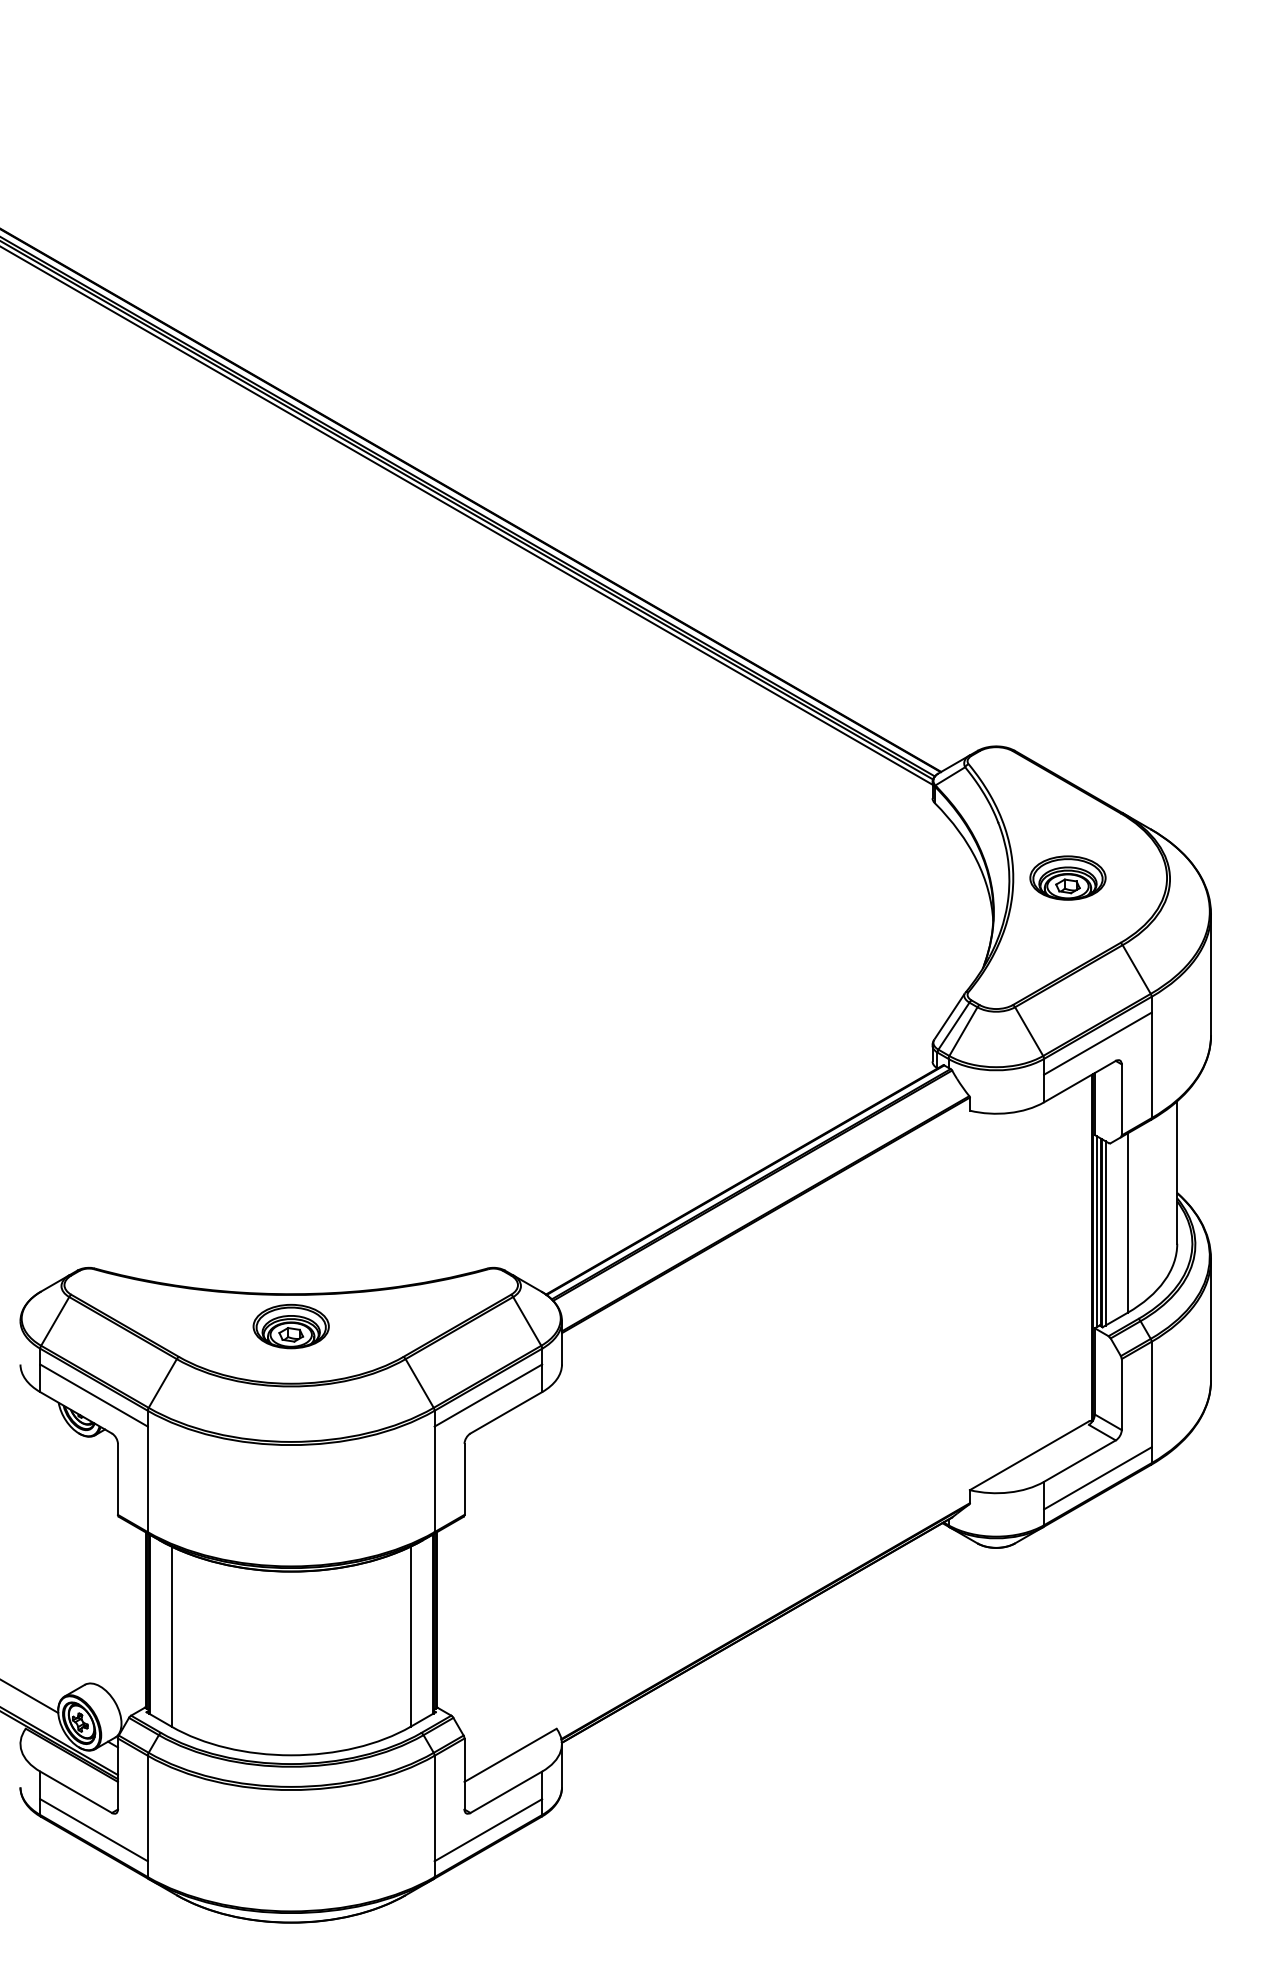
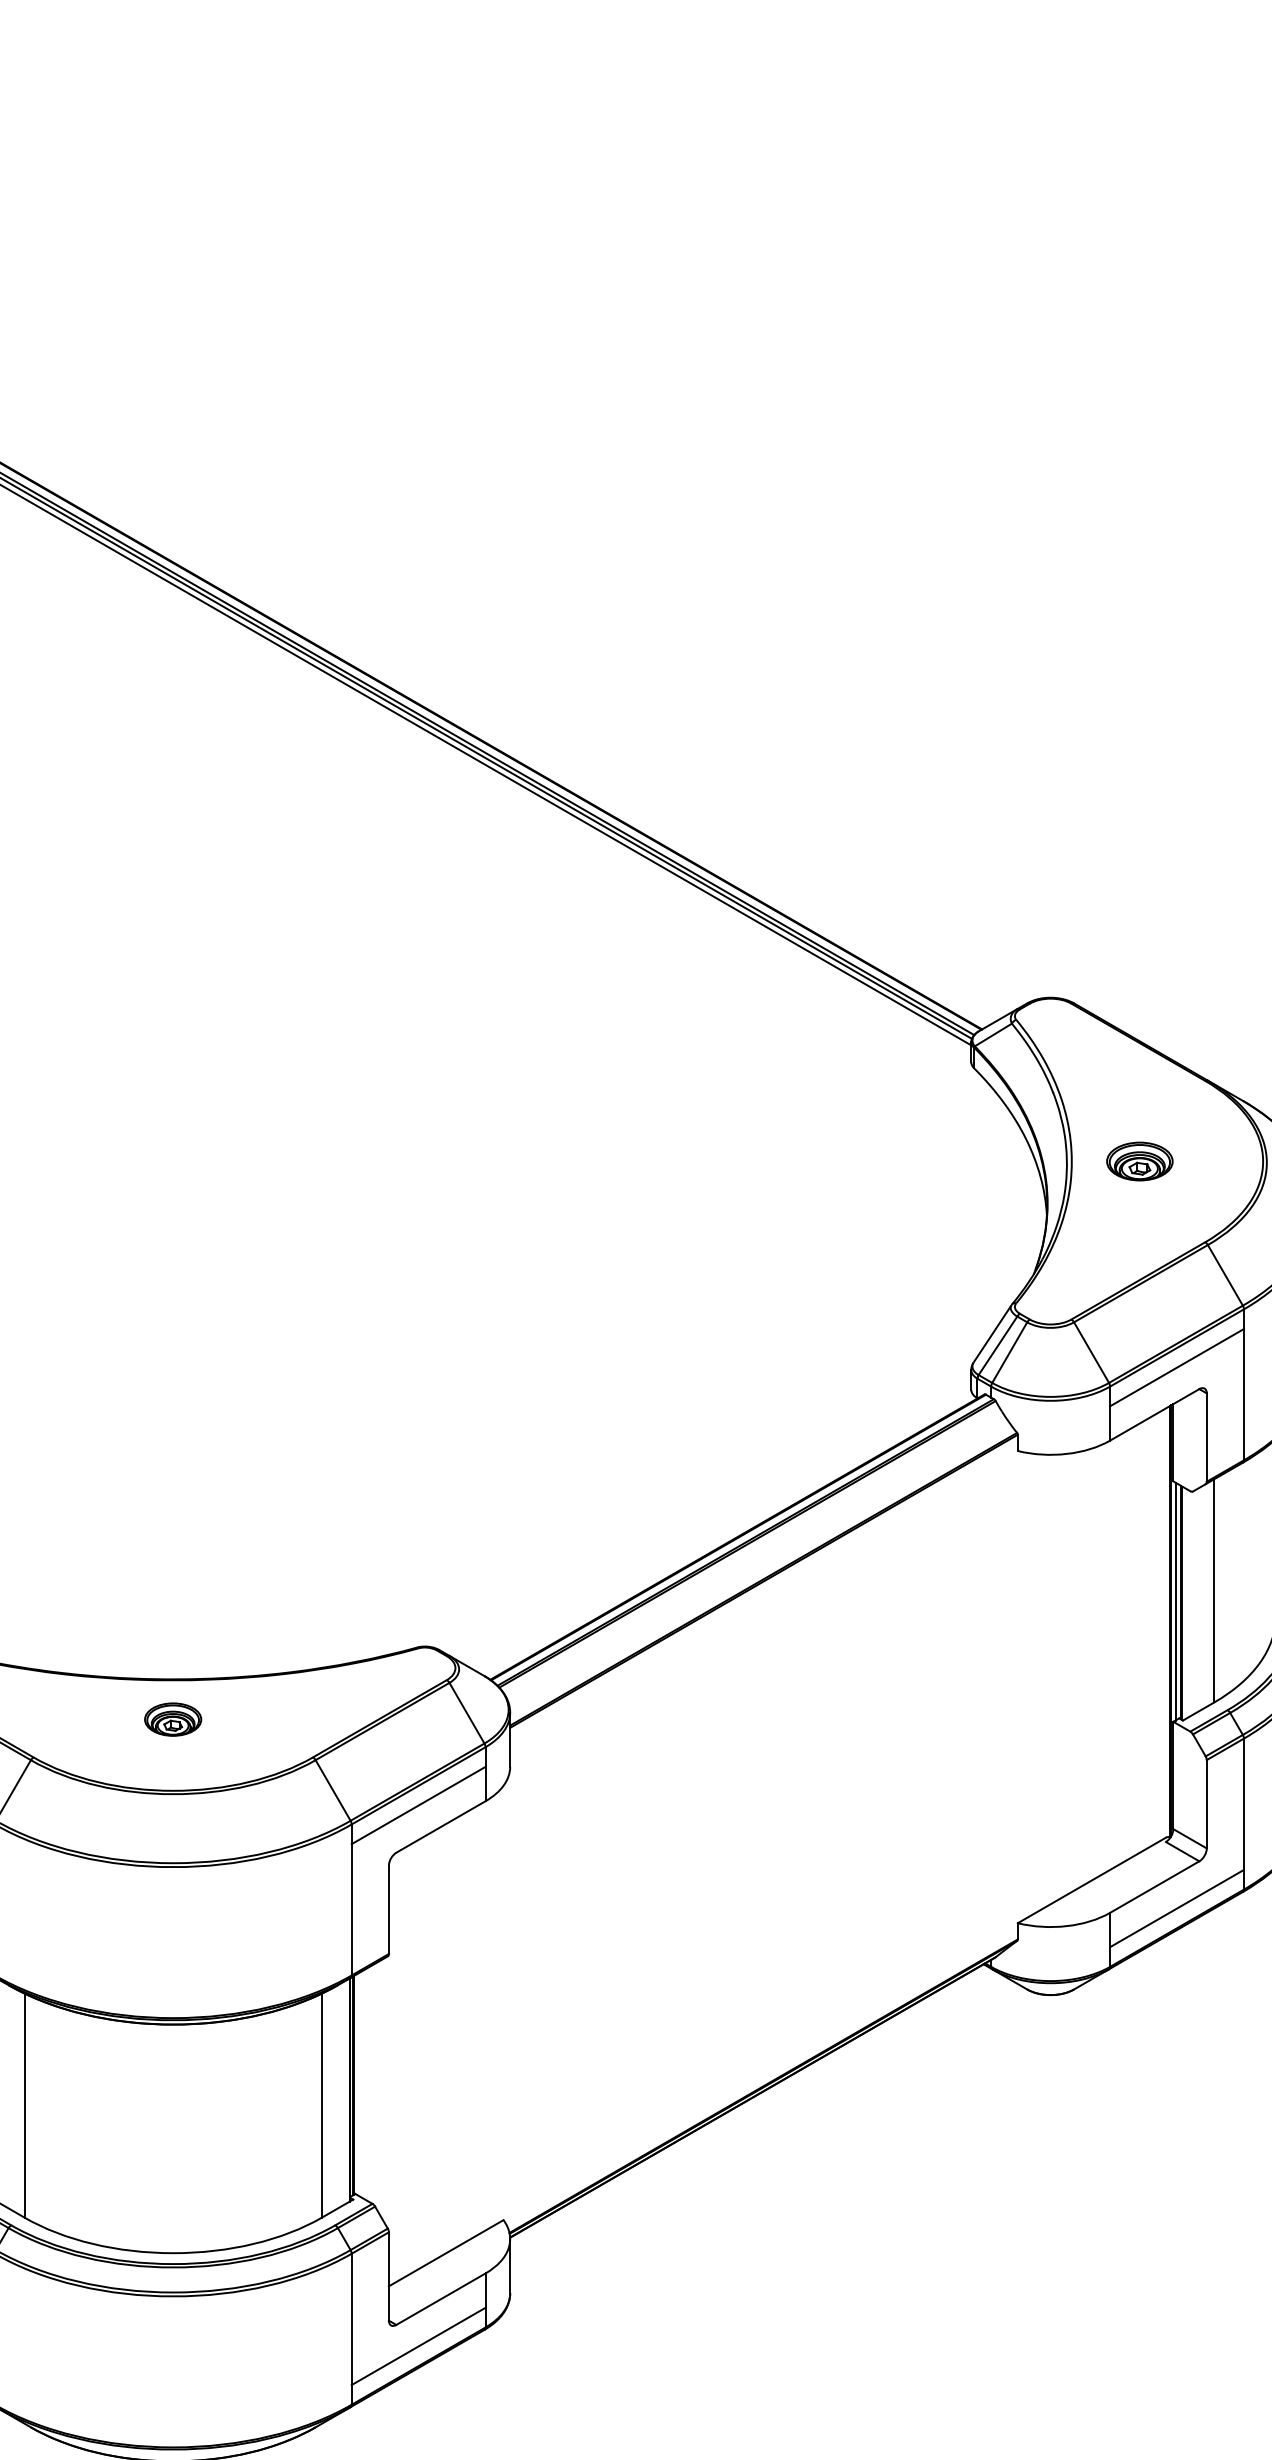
part: (1067, 877) -> (1139, 1160), size x0.7
line: (1105, 1233) -> (1186, 1603), removed
part: (290, 1326) -> (172, 1719), size x0.6

